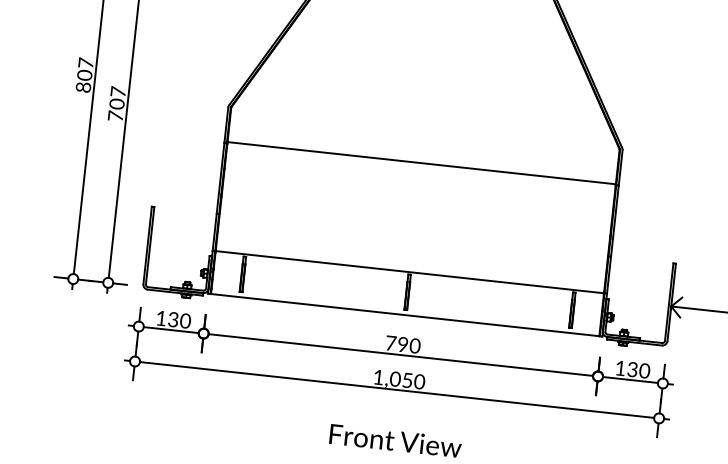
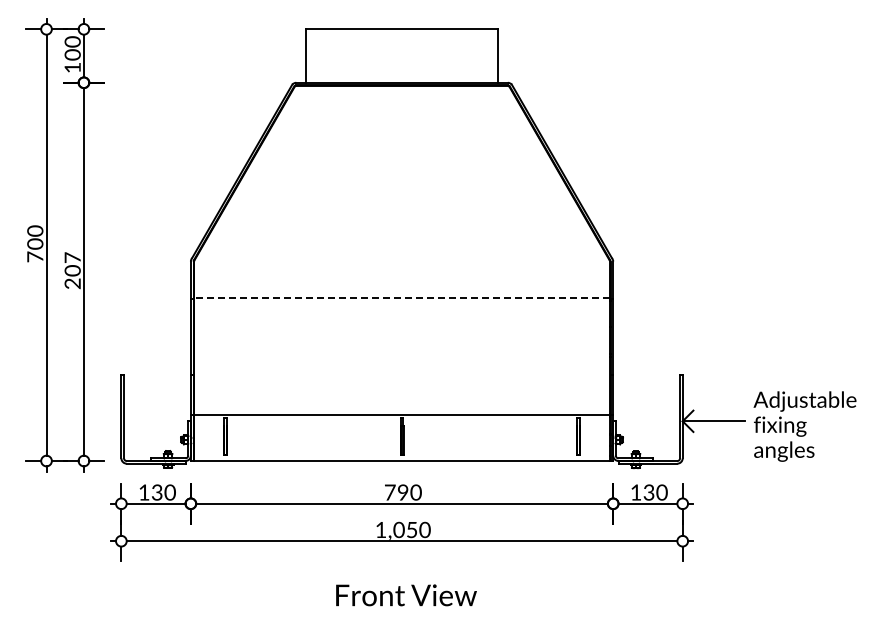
text: (85, 74) -> (35, 243), 807 -> 700
text: (115, 115) -> (72, 283), 707 -> 207
line: (422, 163) -> (402, 298), solid -> dashed

